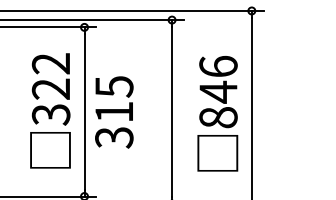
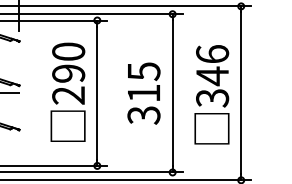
text: (50, 89) -> (68, 73), 322 -> 290
text: (113, 112) -> (143, 93), moved
text: (218, 118) -> (212, 98), 846 -> 346

